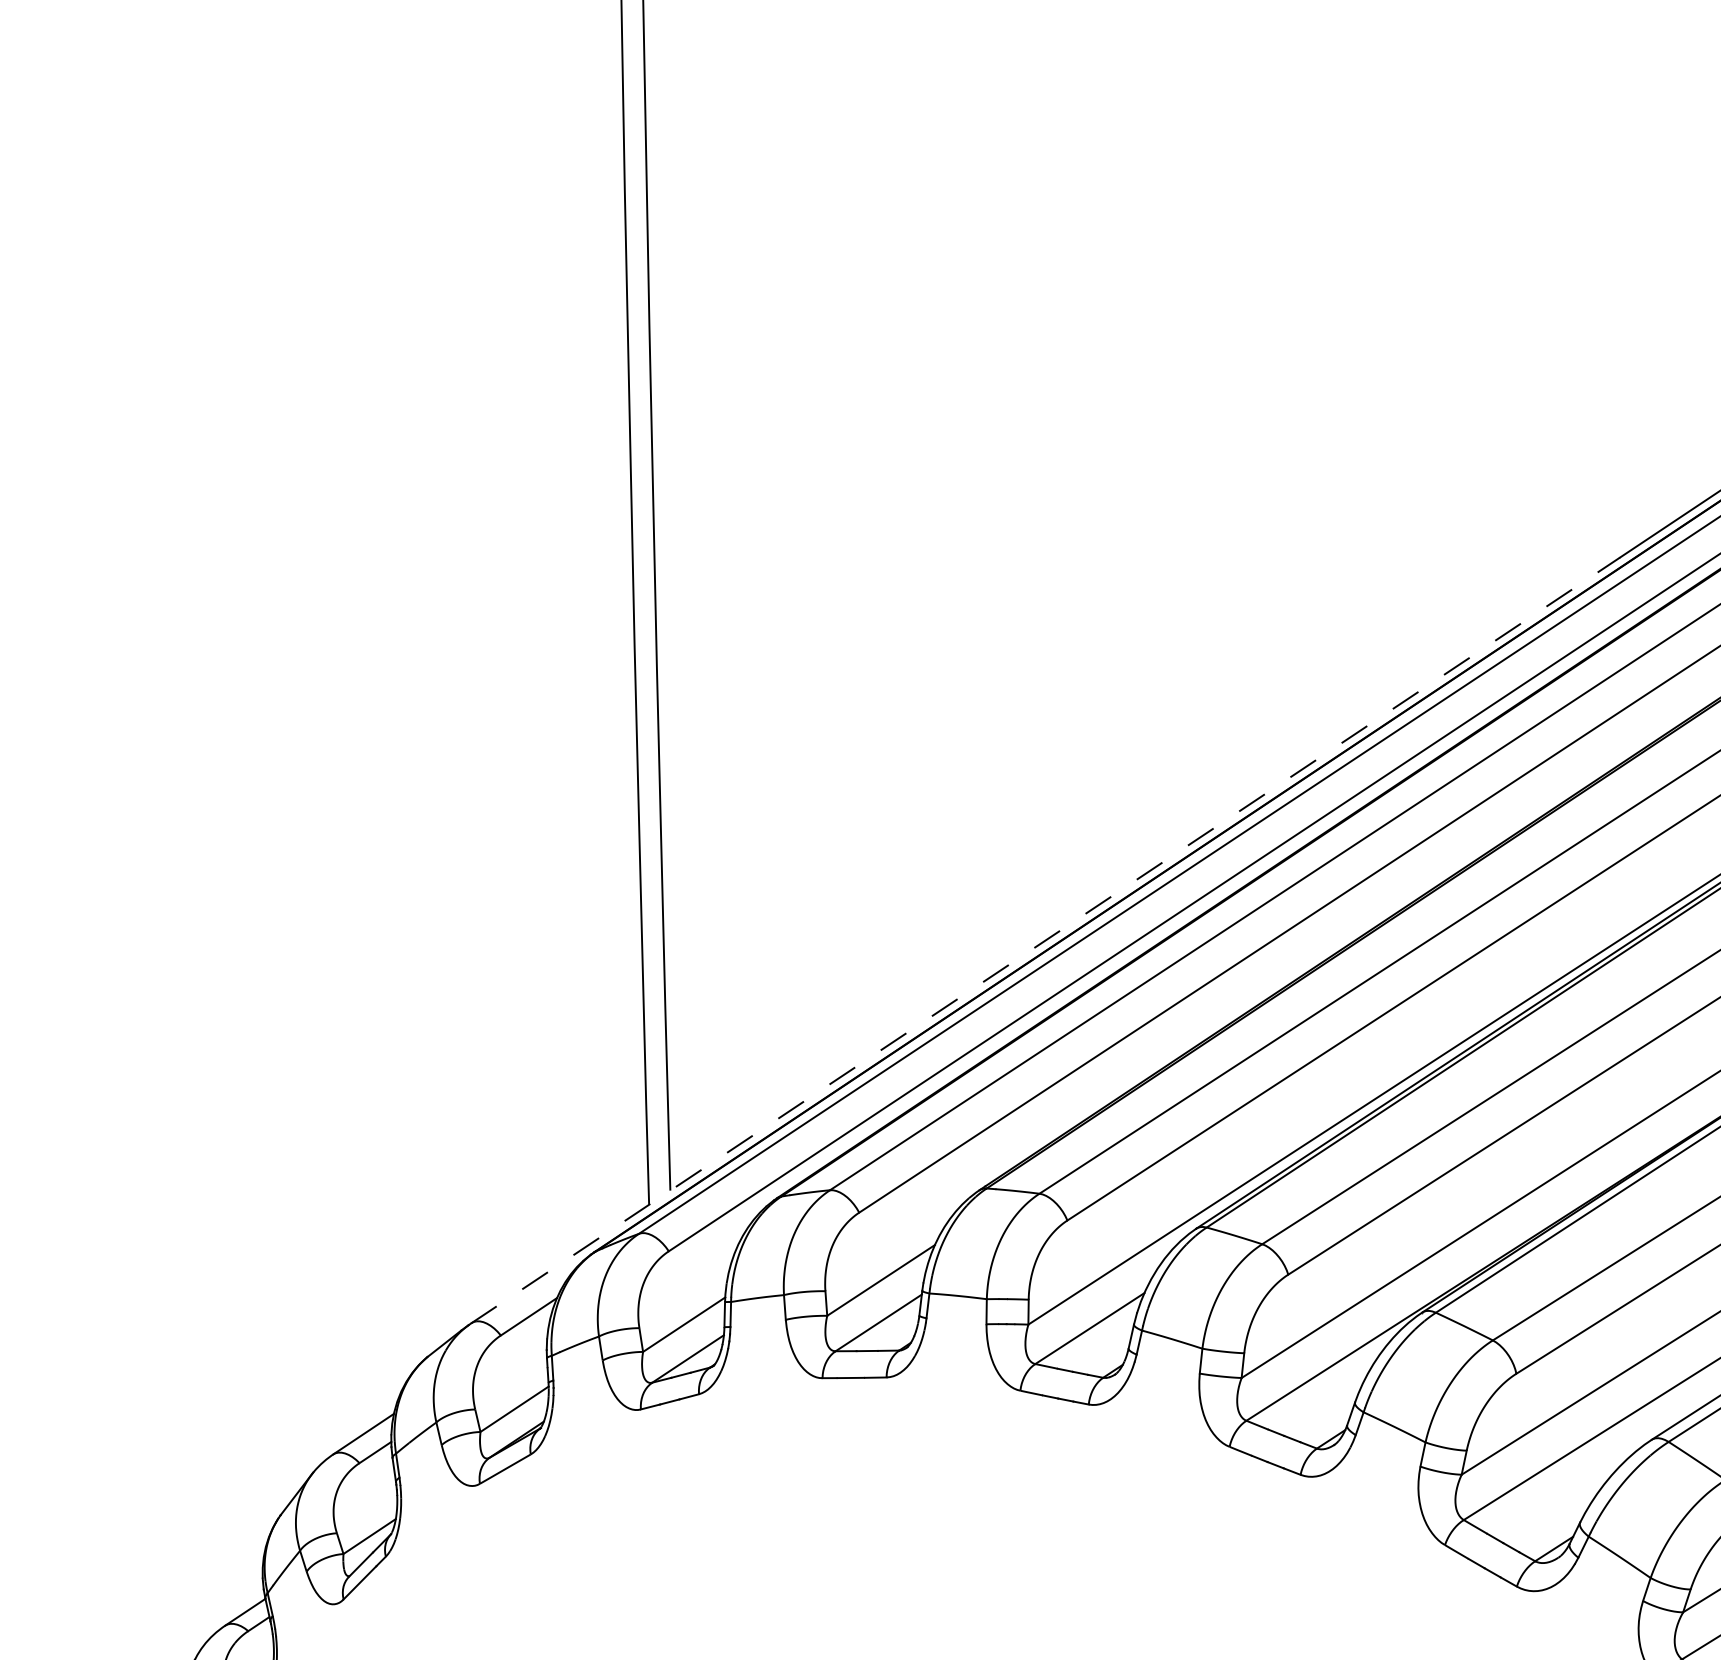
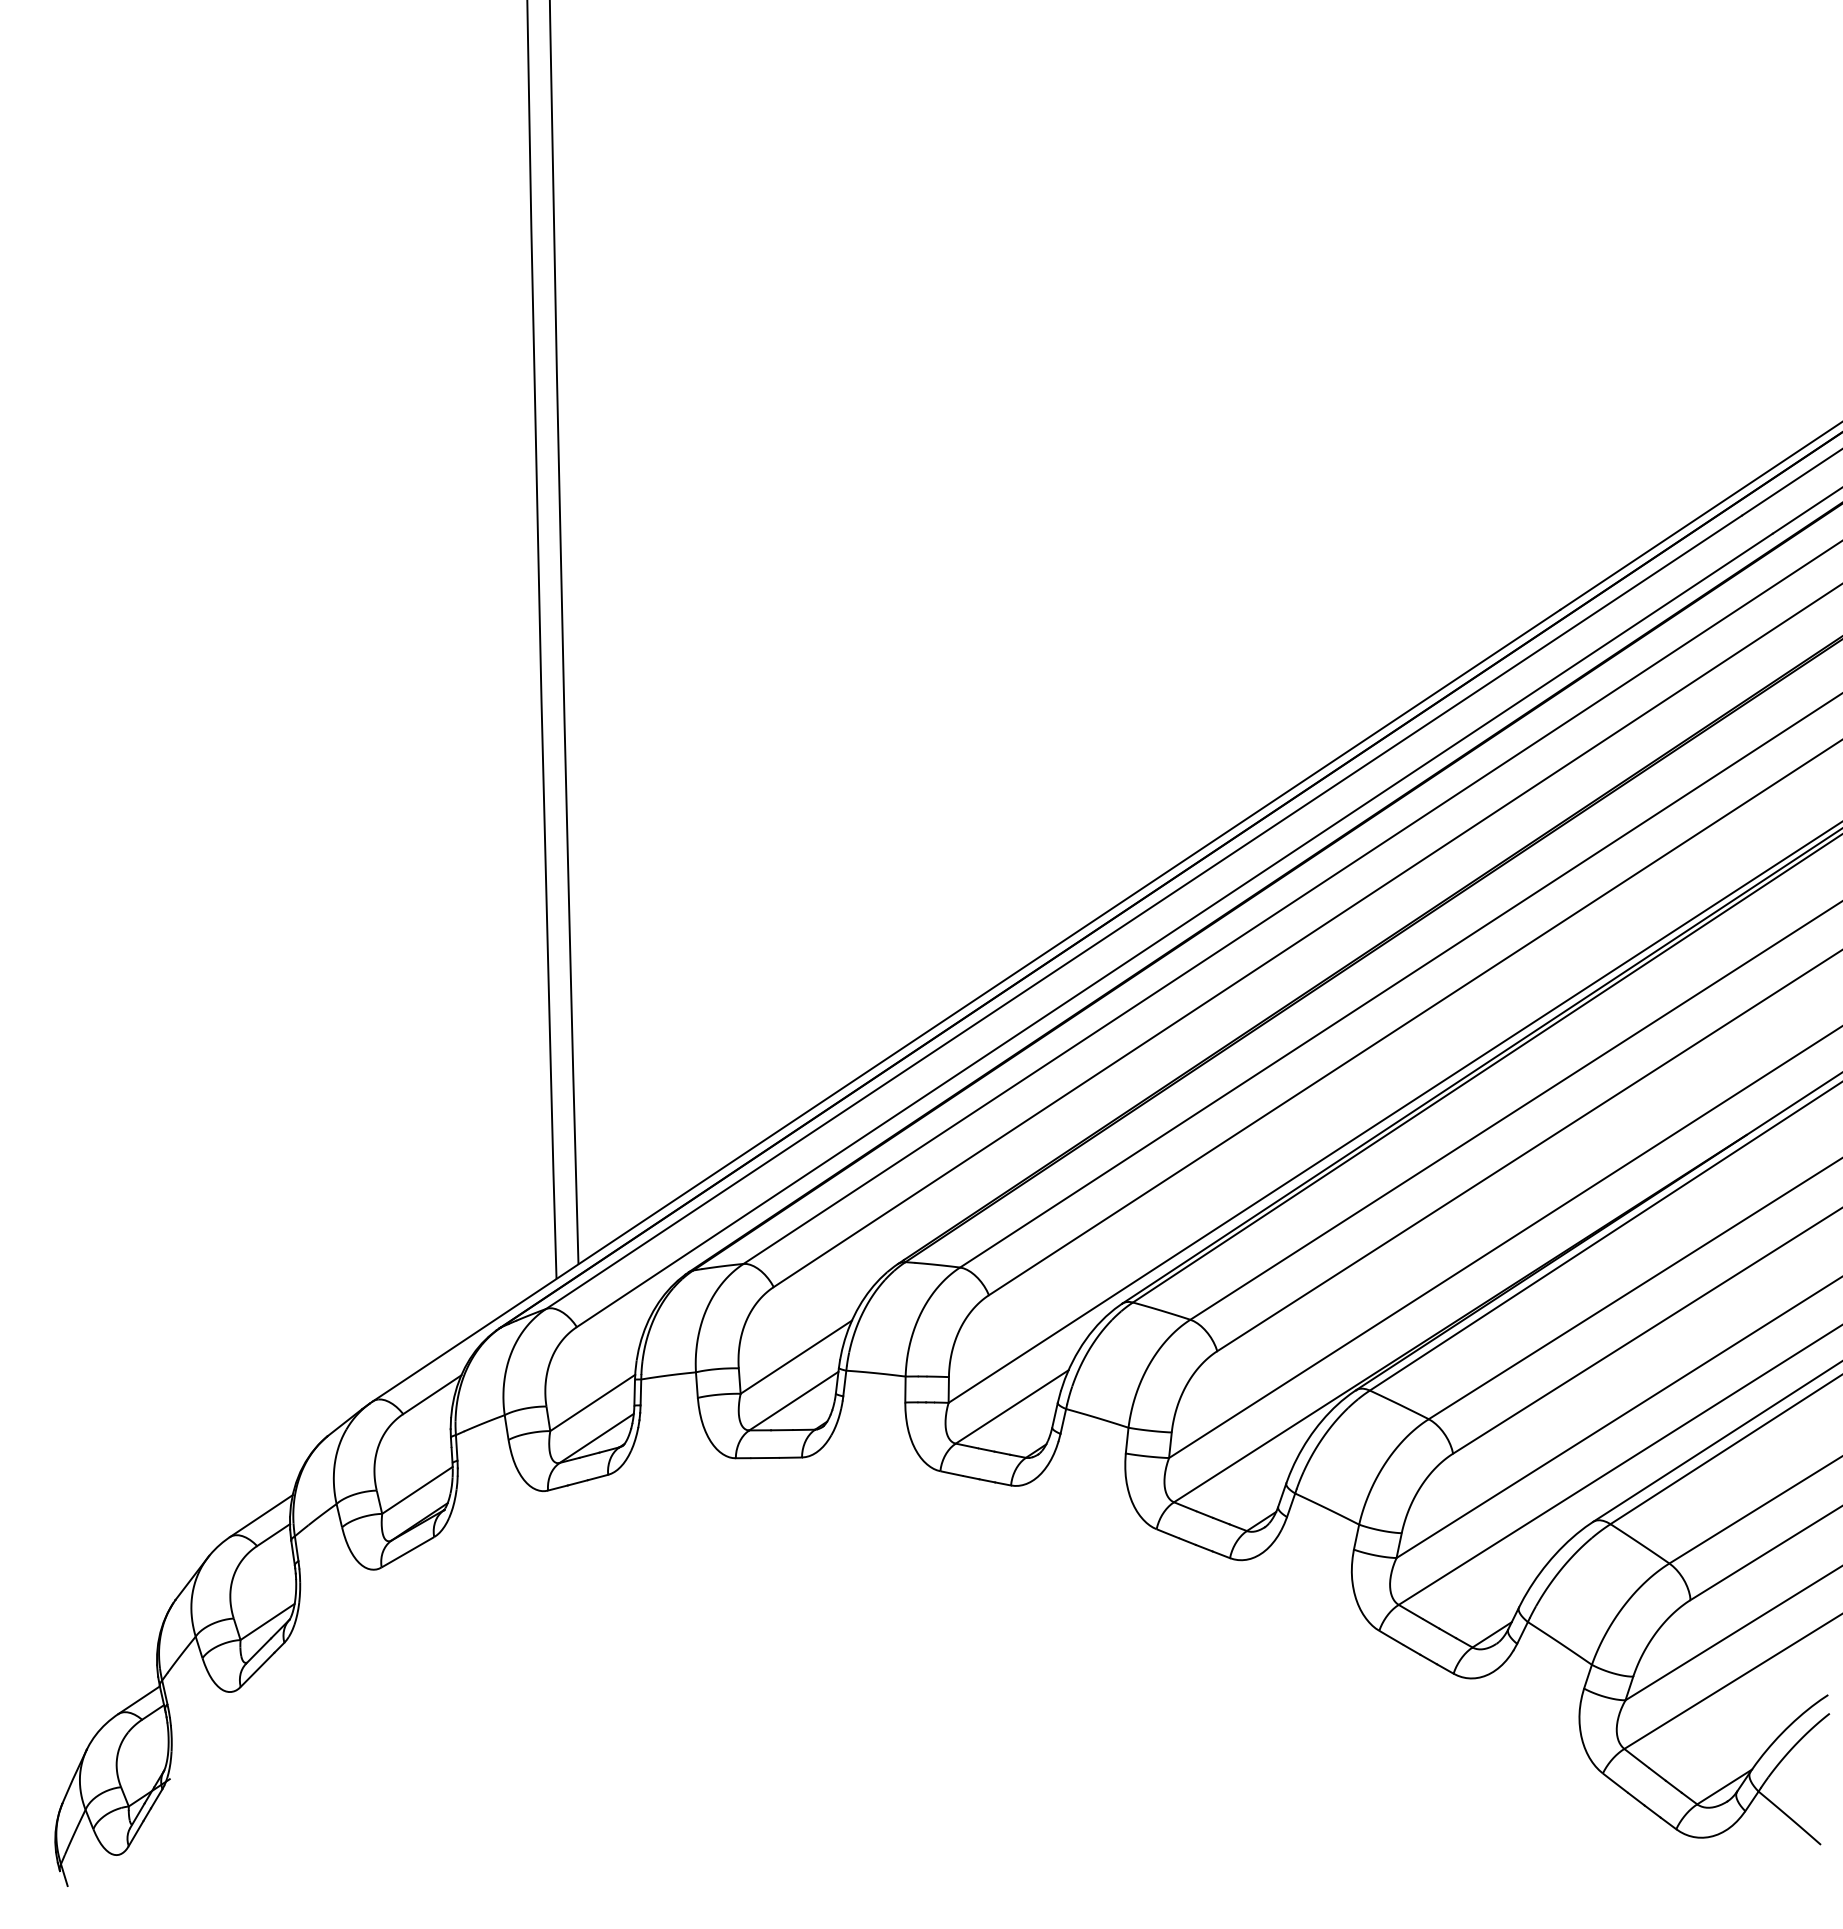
line: (1045, 940) -> (966, 1005), dashed -> solid

